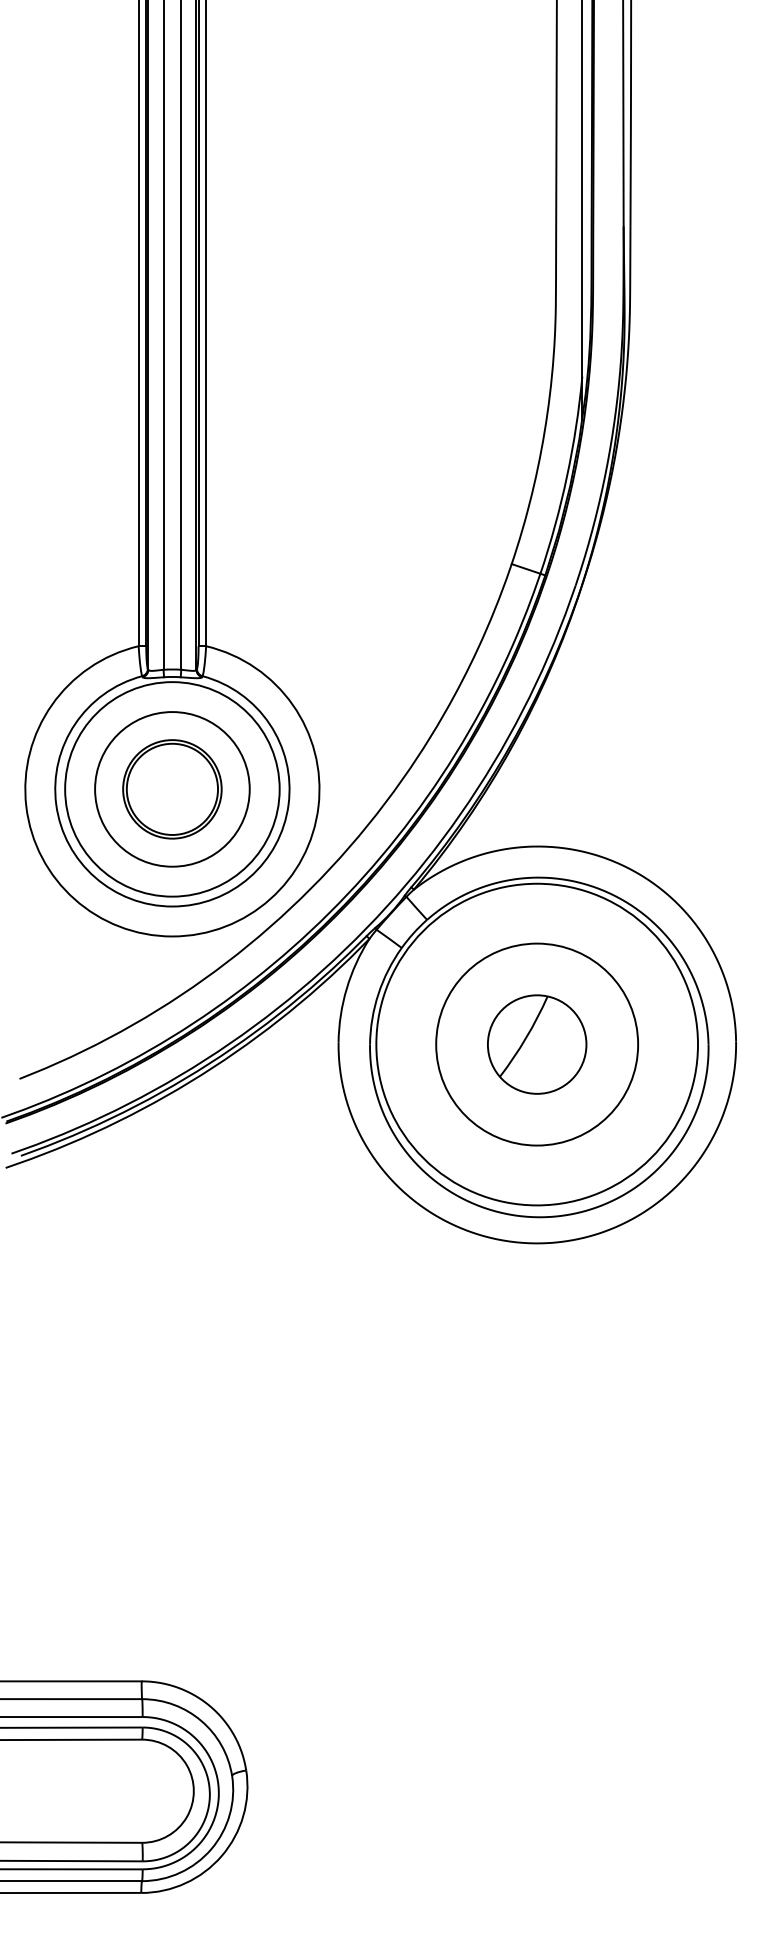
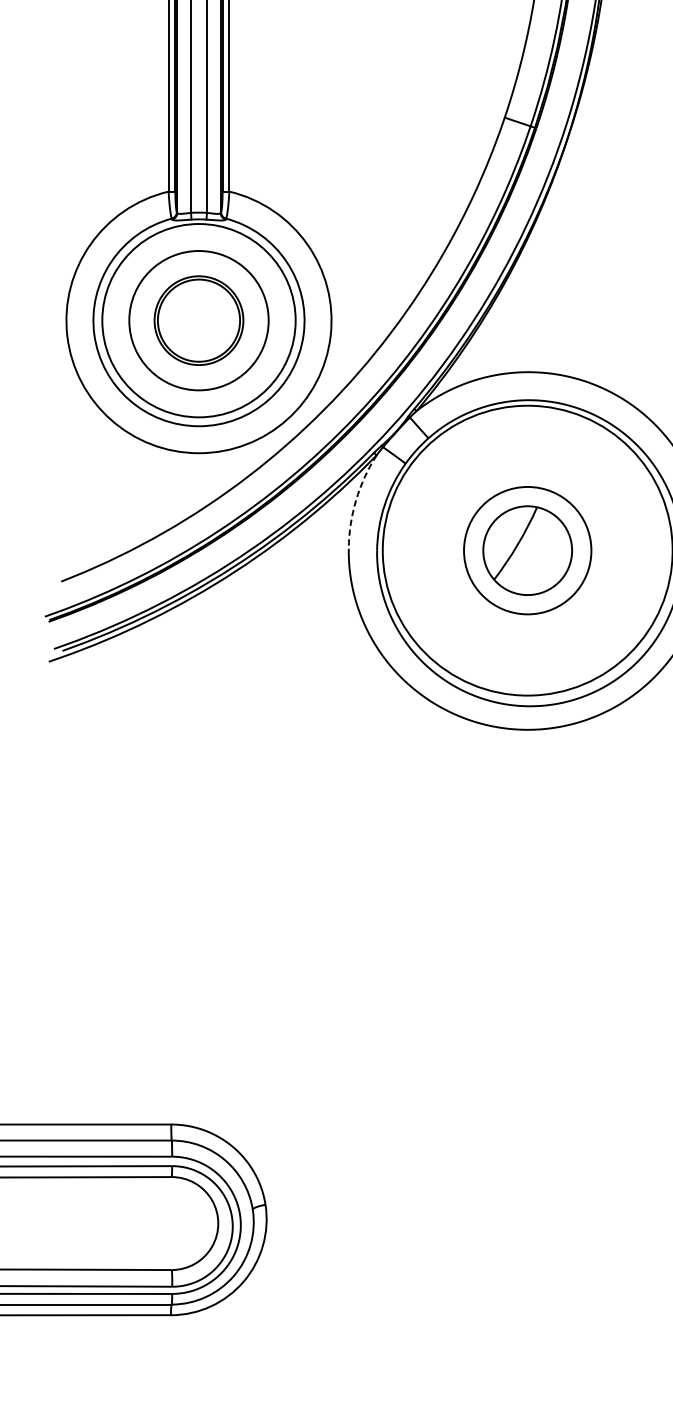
arc: (346, 988) -> (355, 500), solid -> dashed
circle: (537, 1044) -> (528, 550), size x0.7

